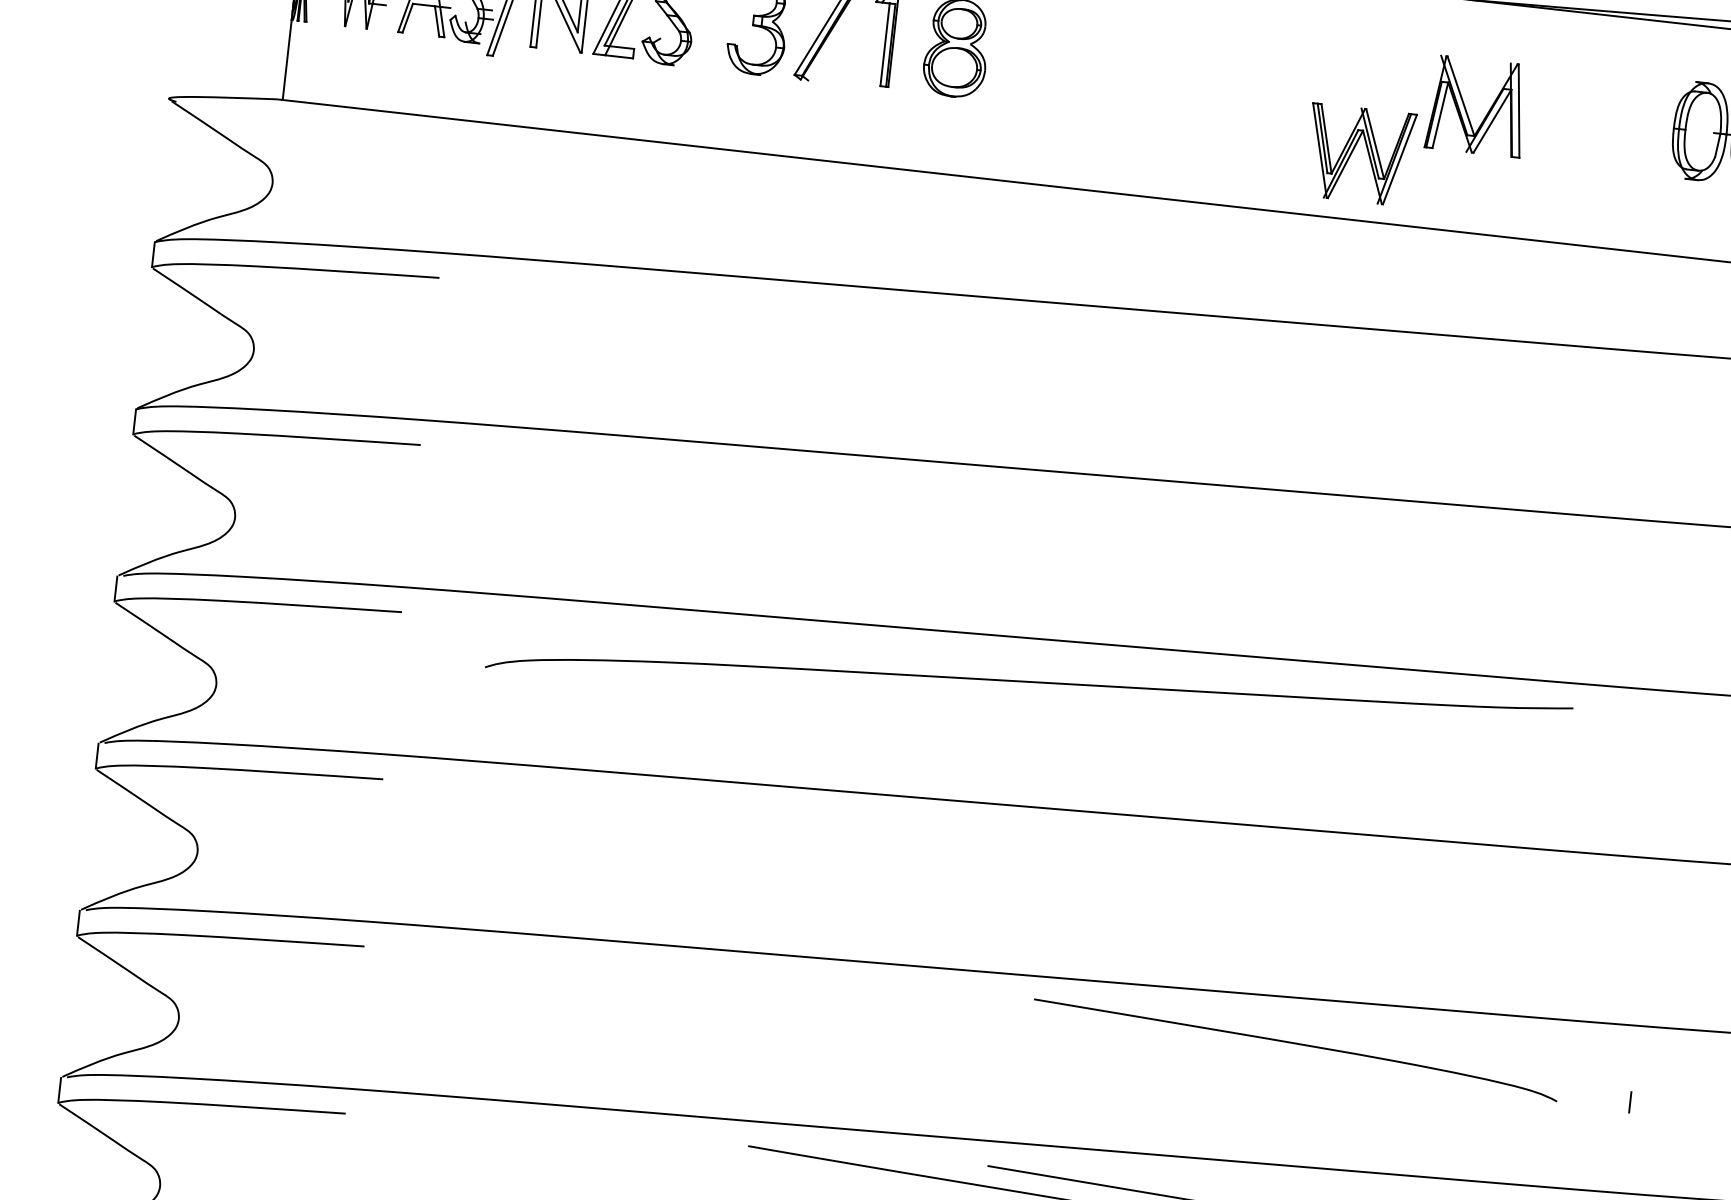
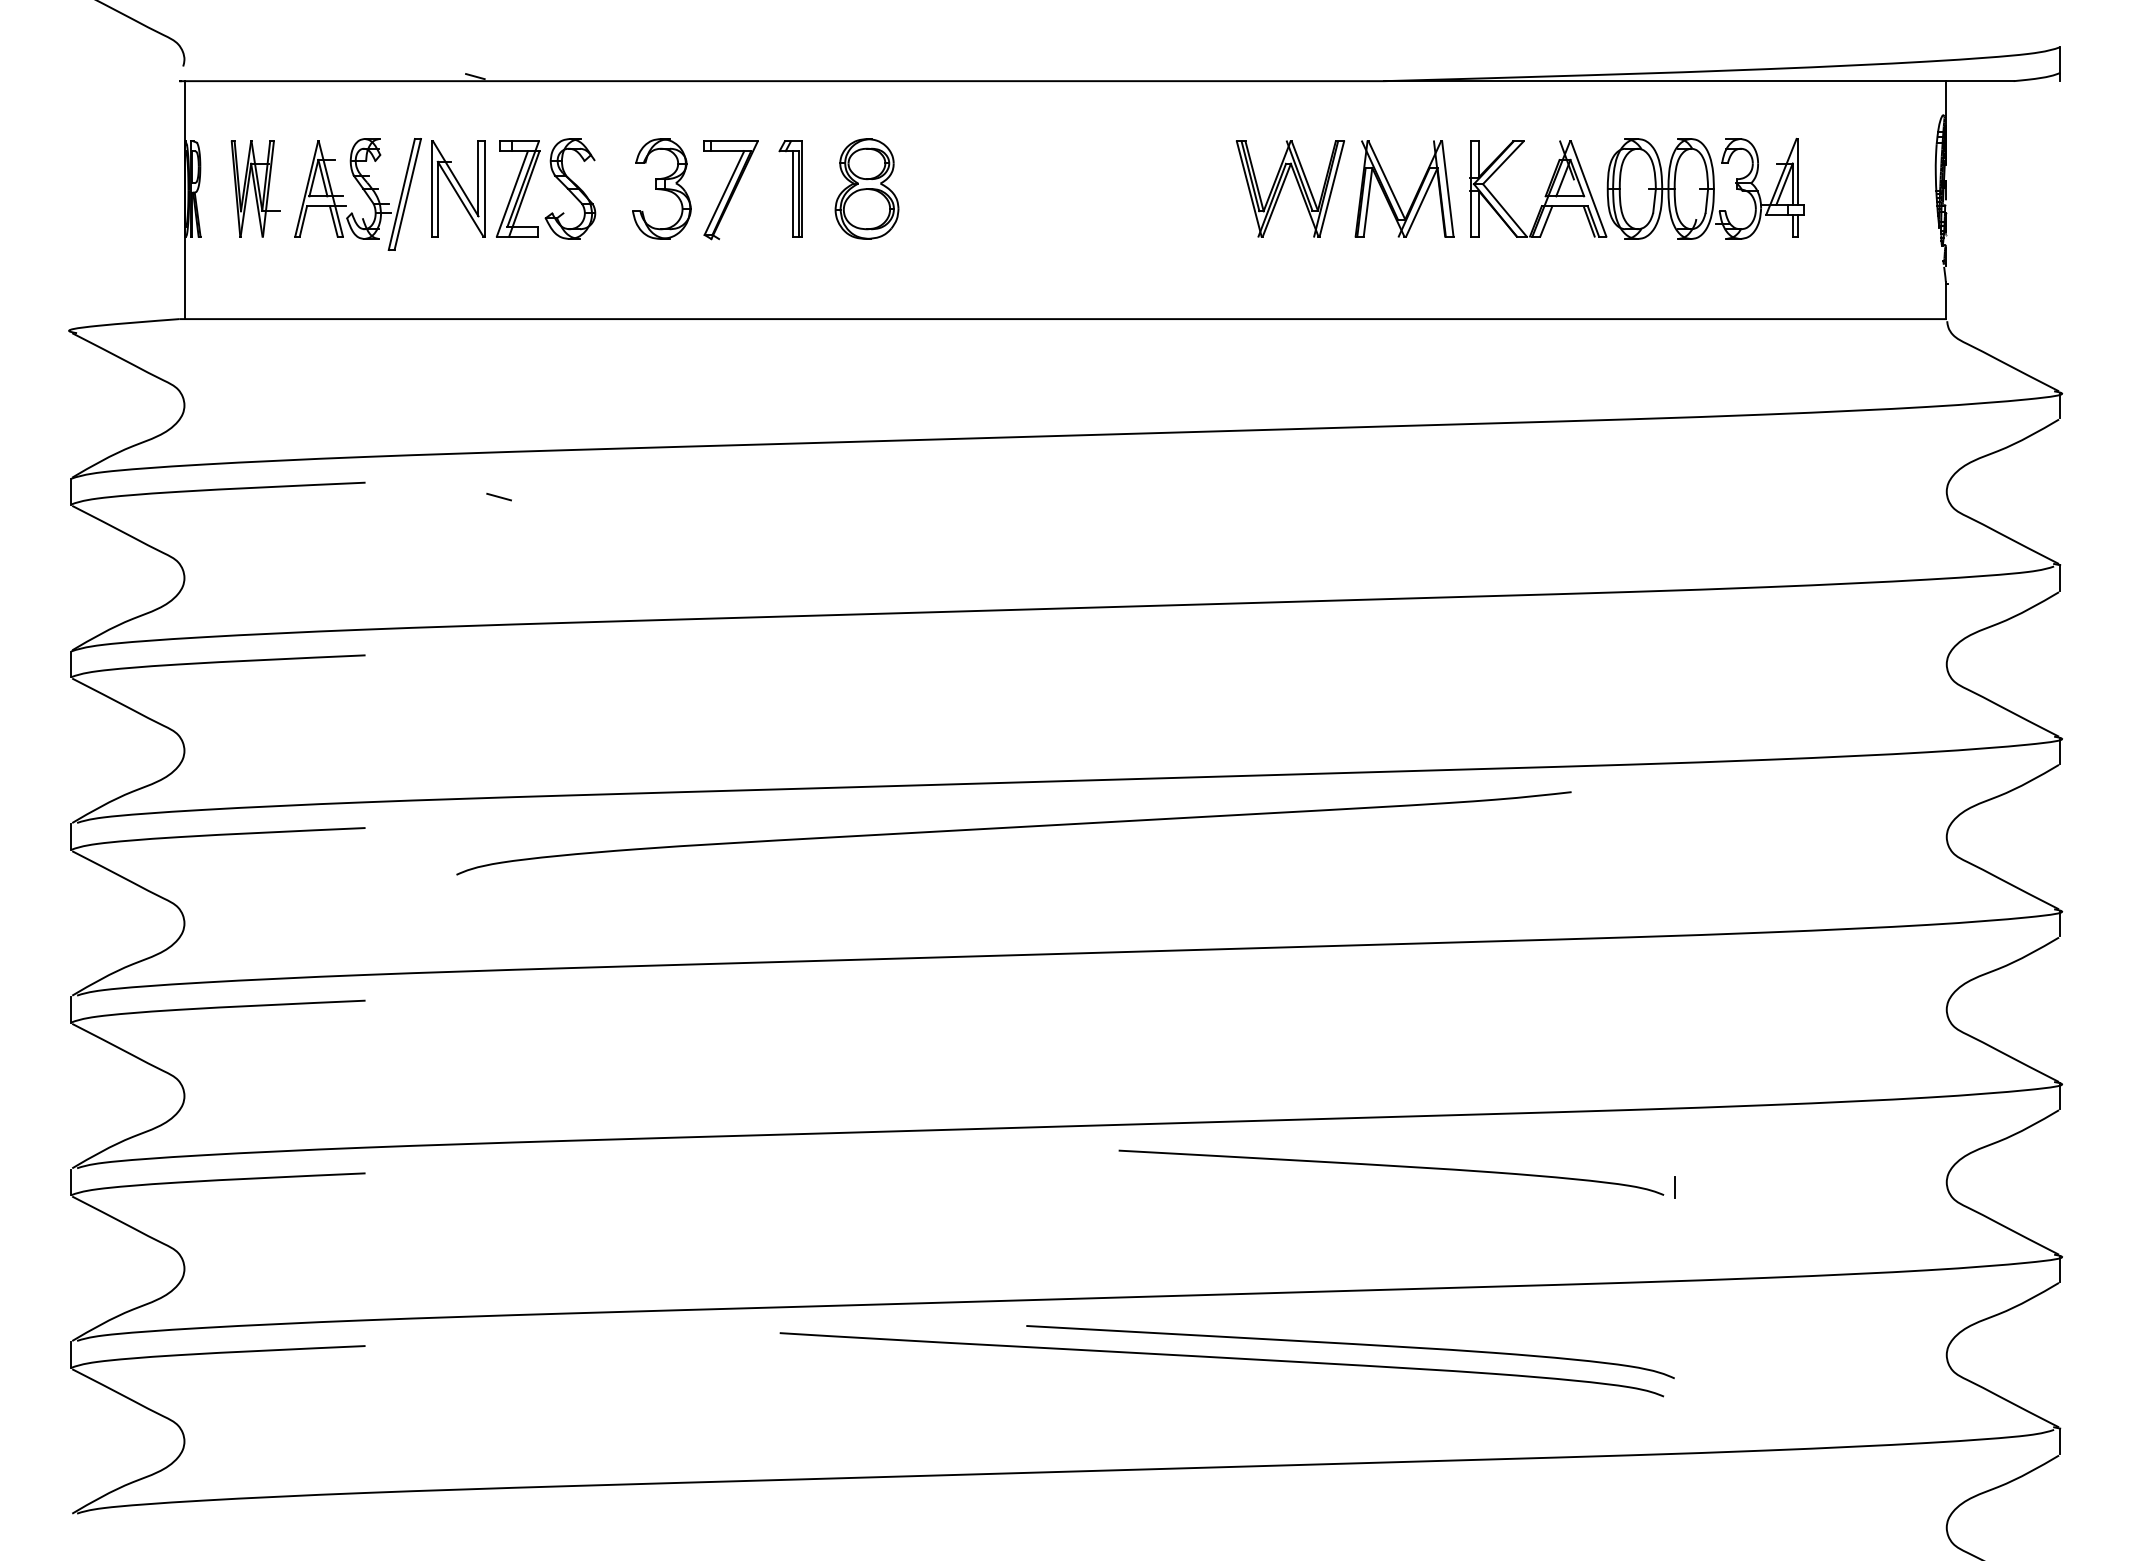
part: (1614, 123) -> (1546, 190), added
part: (1353, 151) -> (1283, 186), moved
line: (567, 305) -> (499, 496), added
curve: (1296, 1044) -> (1391, 1166), moved

